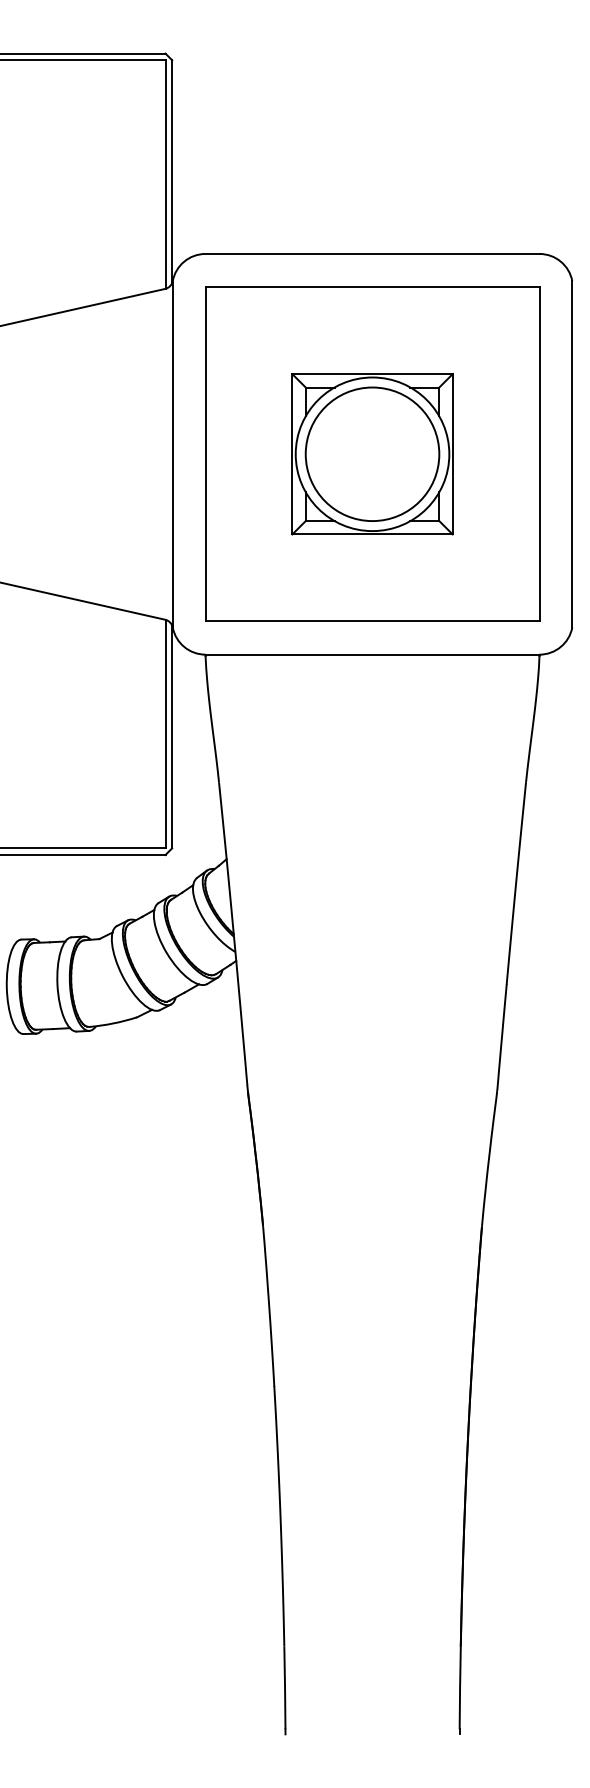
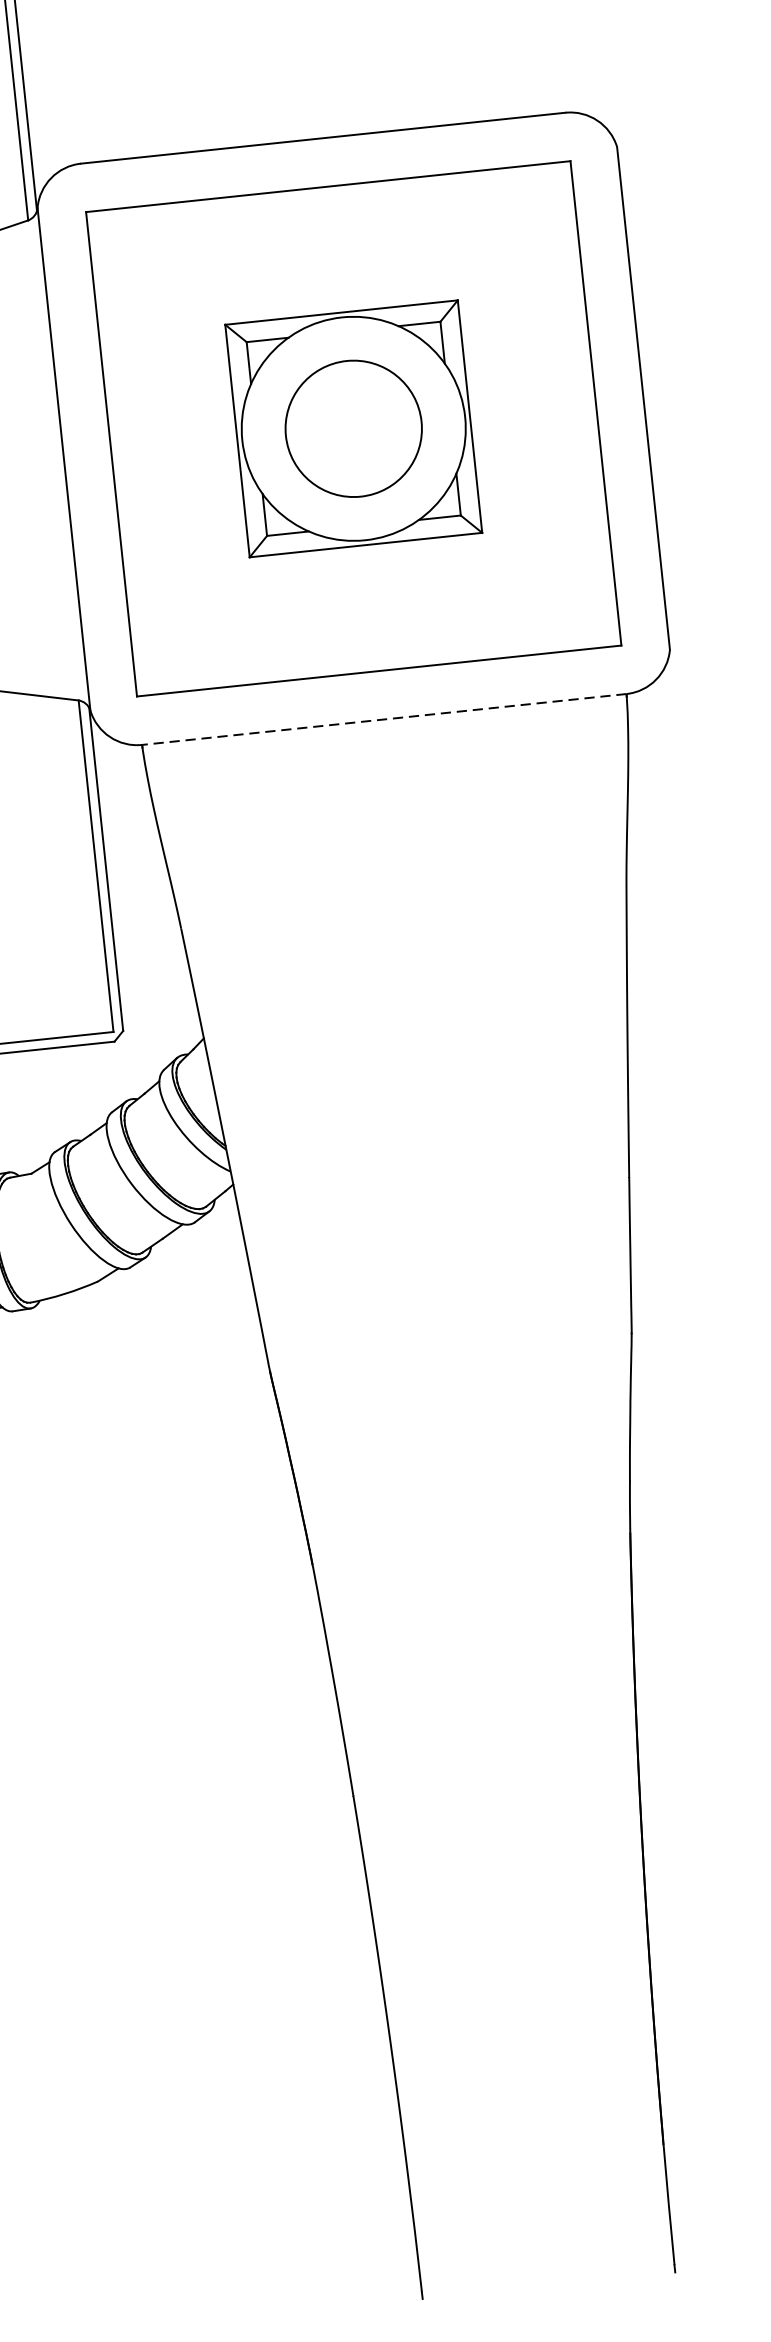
circle: (372, 454) -> (353, 429), size x0.7
line: (372, 654) -> (384, 719), solid -> dashed

